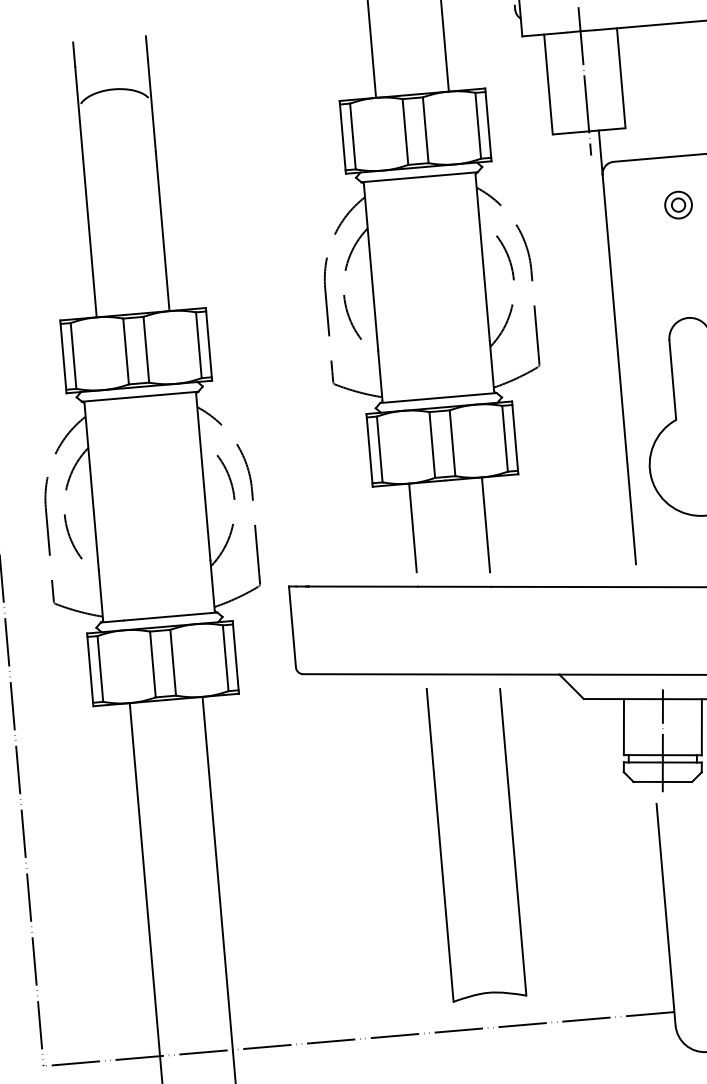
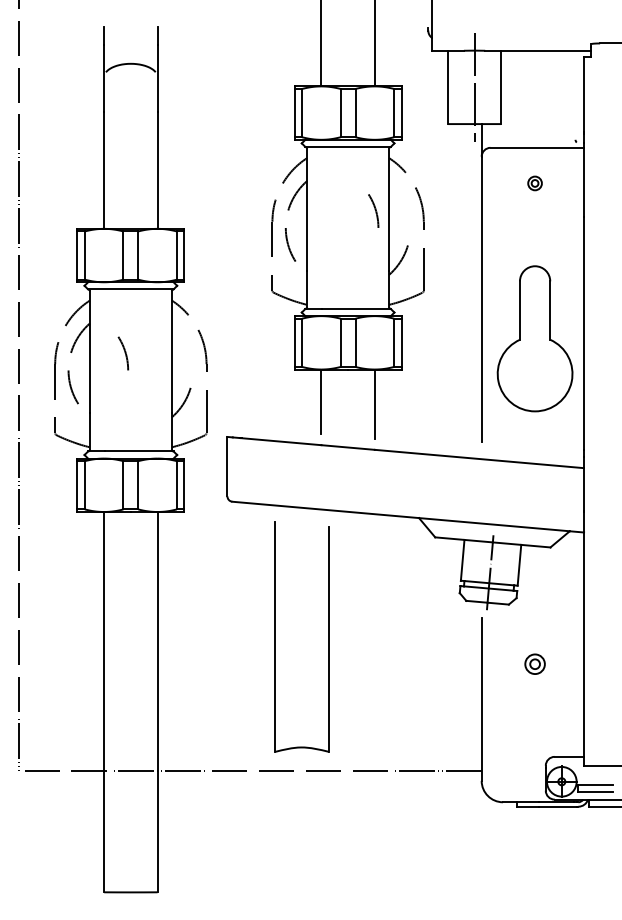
part: (677, 205) -> (534, 183), size x0.7
arc: (506, 255) -> (374, 209), moved
arc: (227, 477) -> (124, 353), moved
part: (440, 844) -> (275, 636), moved

